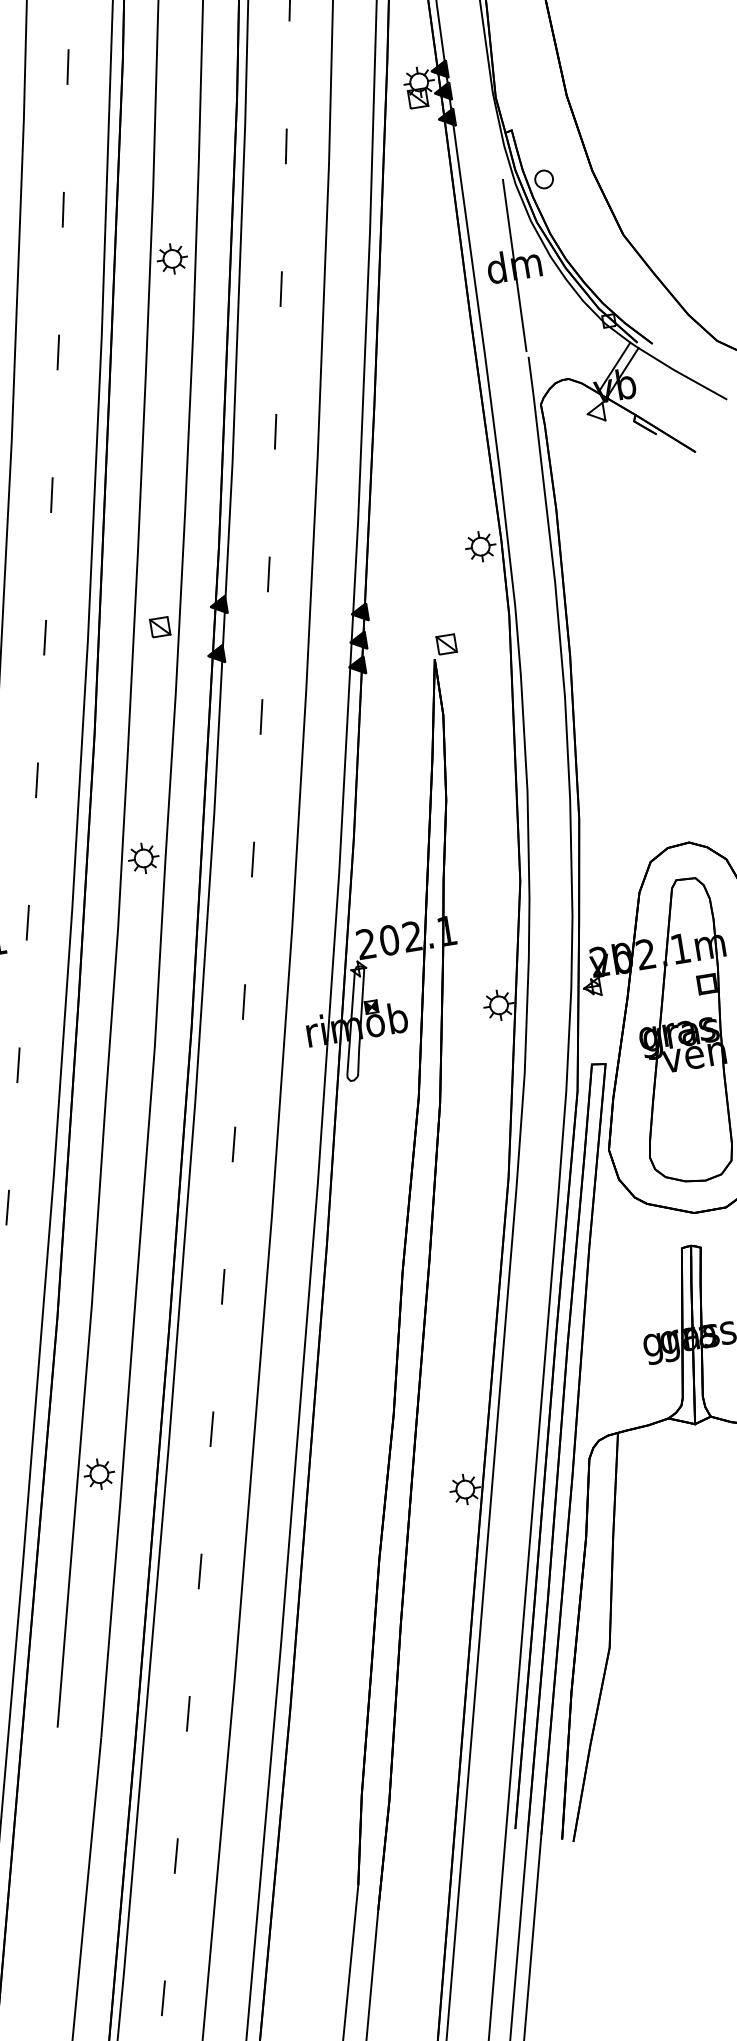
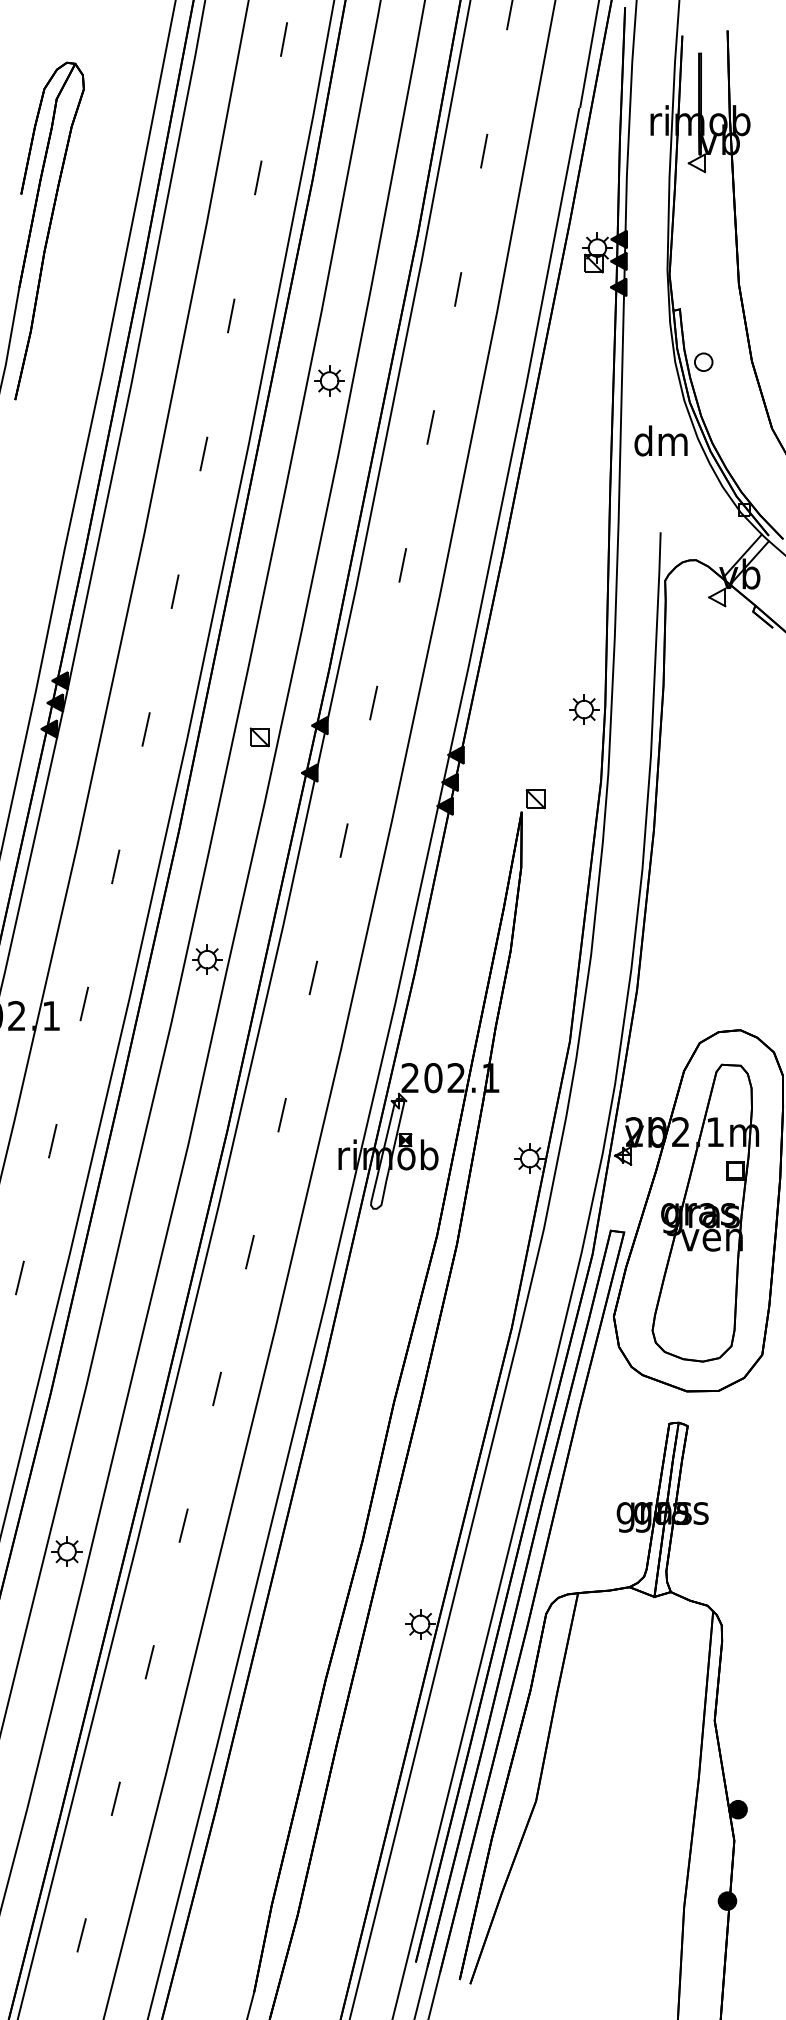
line: (514, 265) -> (661, 441), removed

